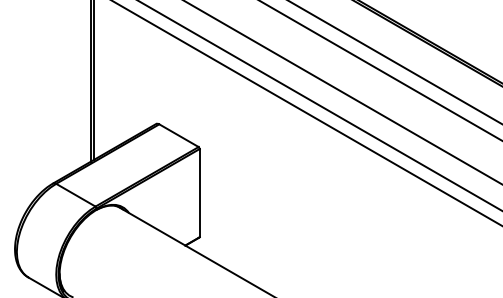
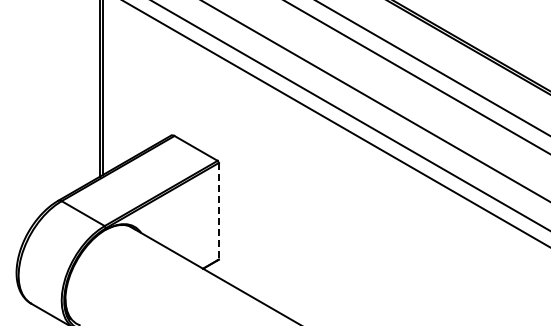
line: (199, 193) -> (218, 211), solid -> dashed

